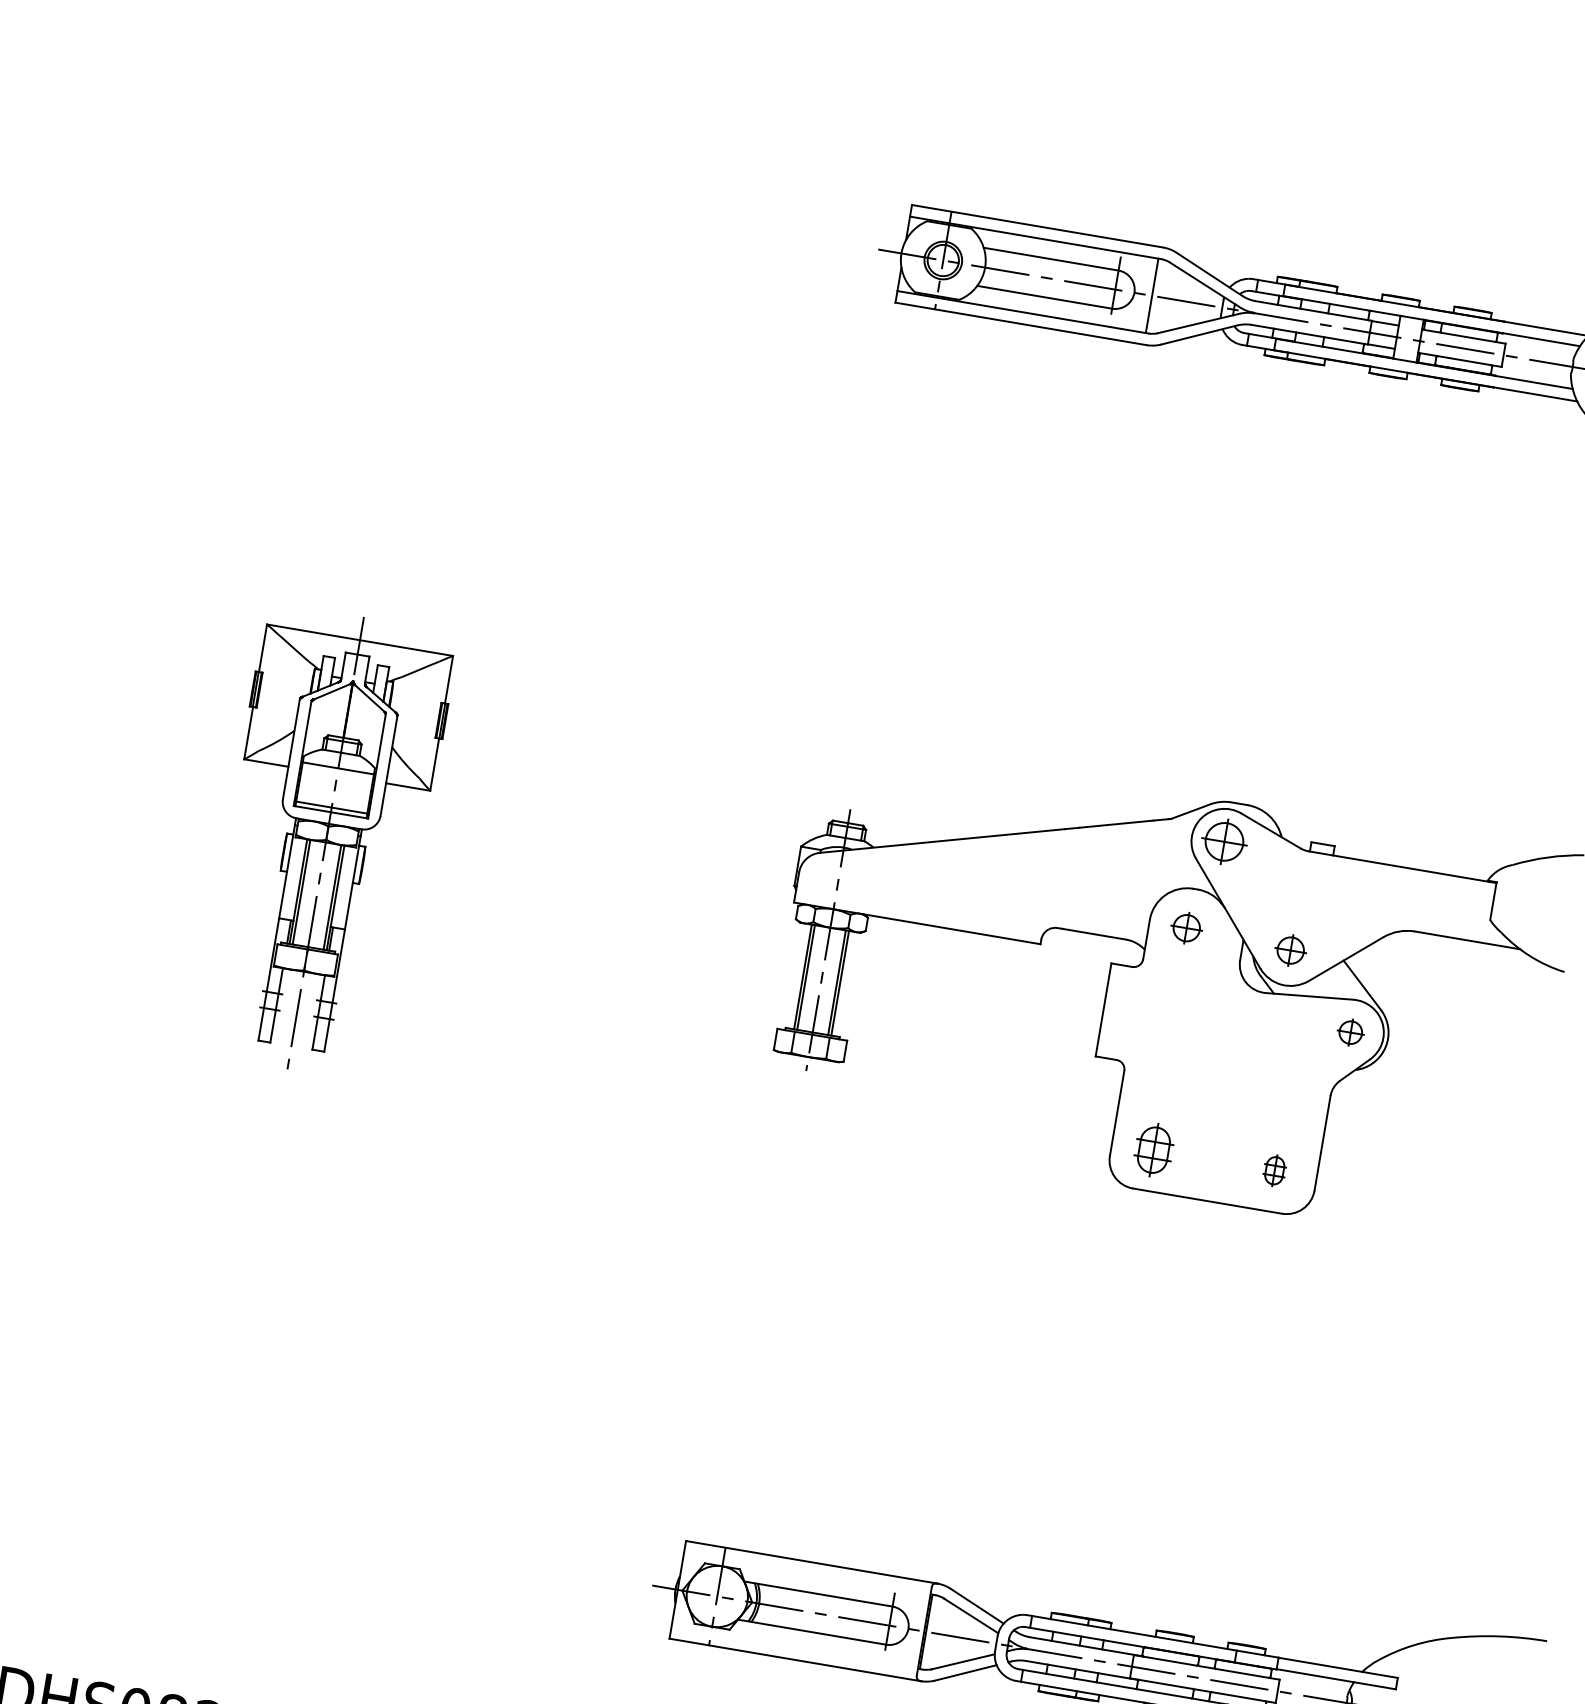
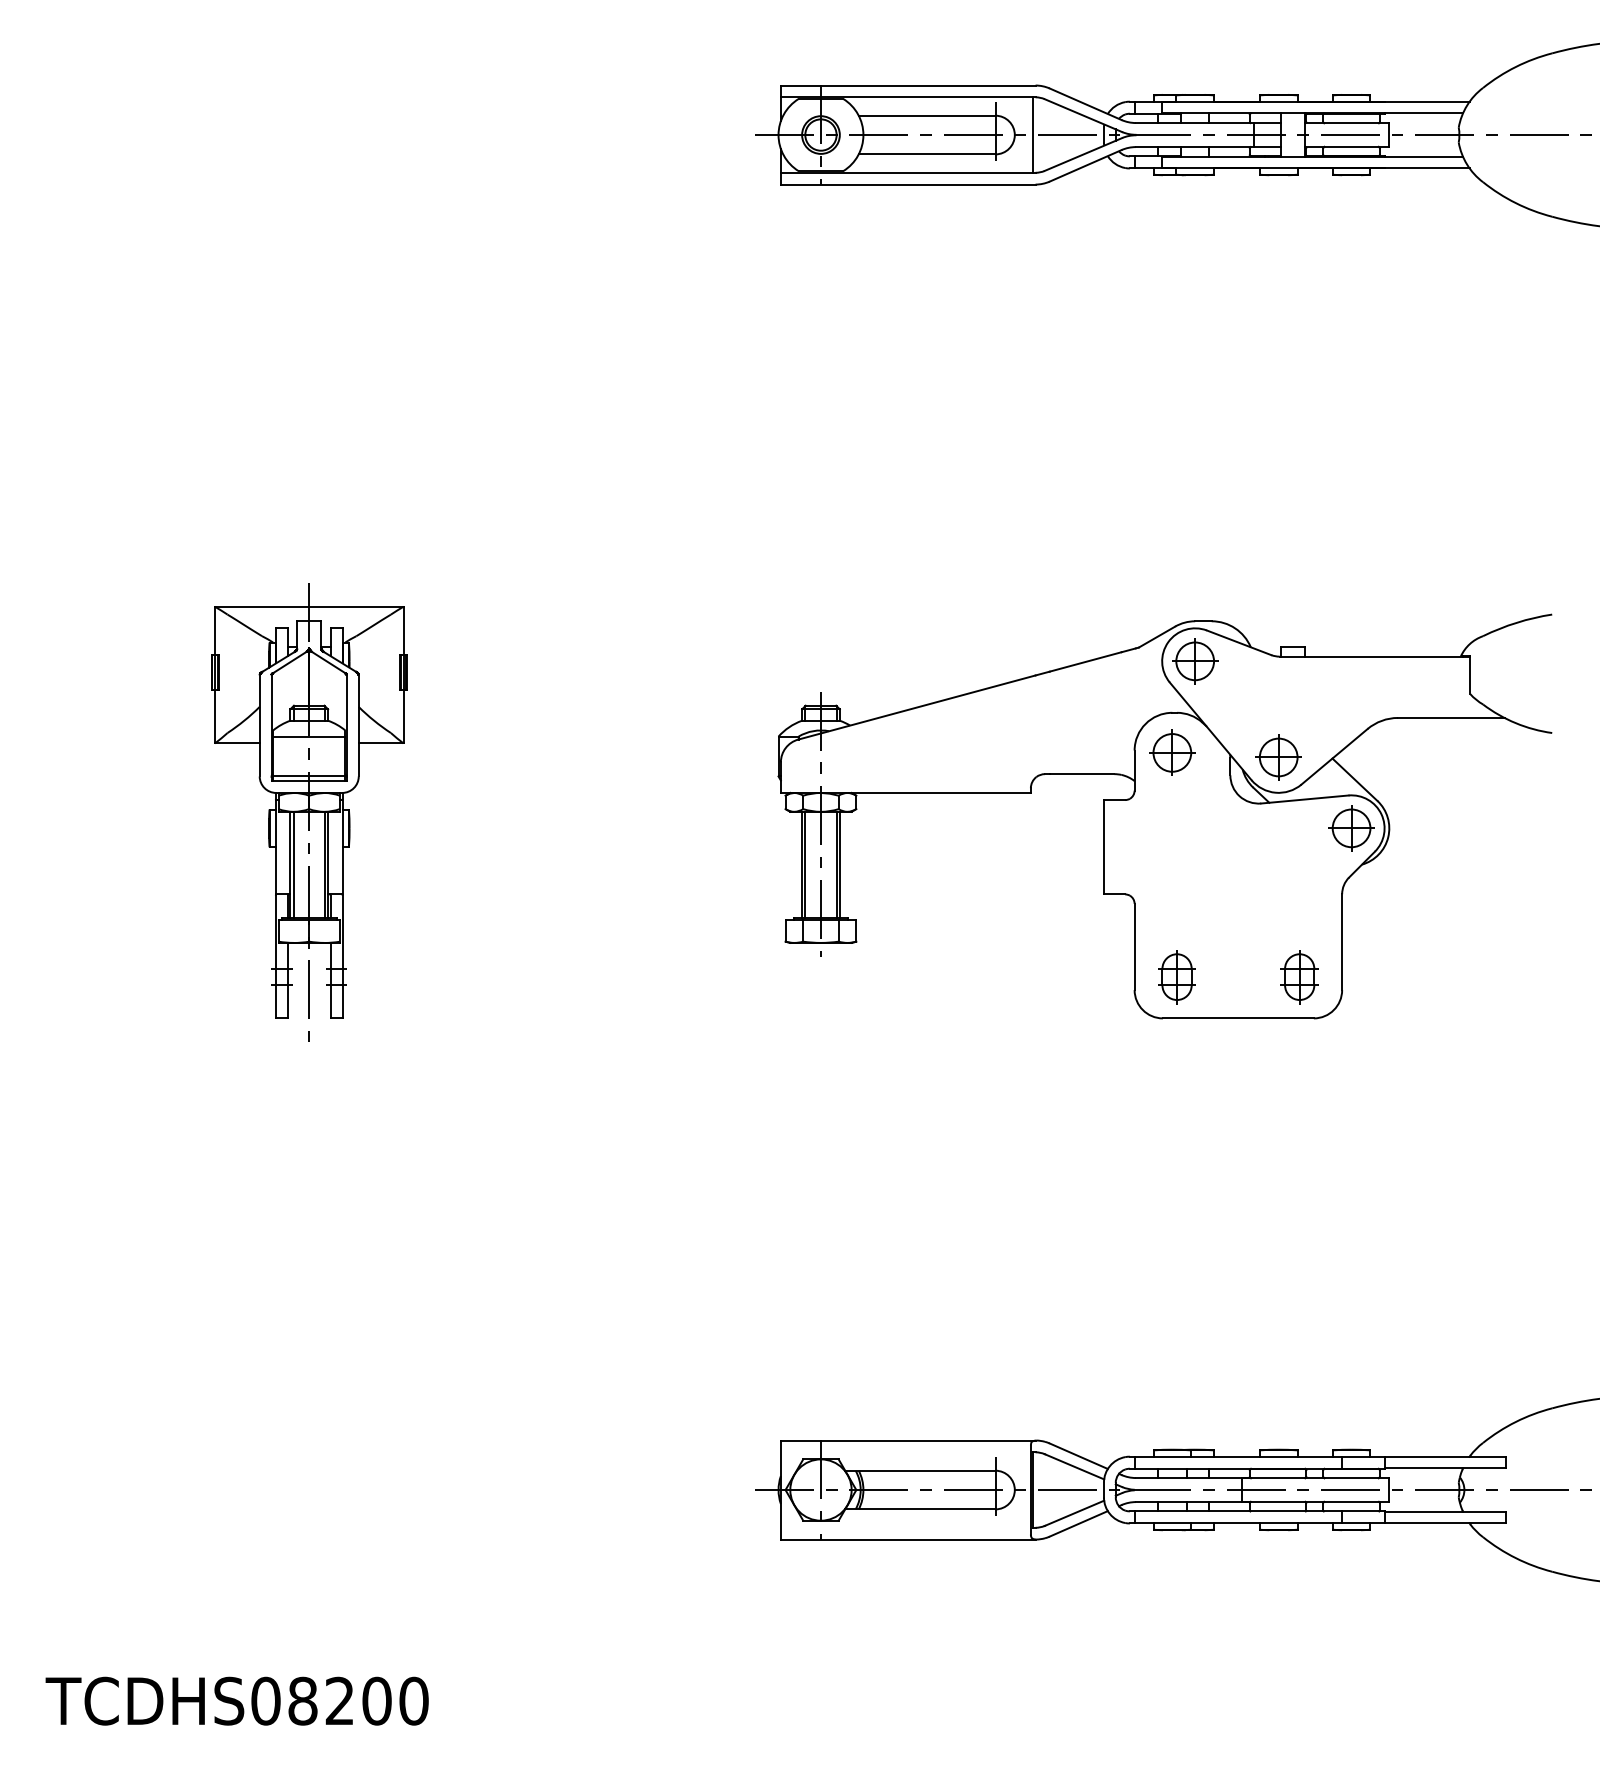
part: (1186, 927) -> (1172, 752), size x1.43
part: (1290, 950) -> (1278, 757), size x1.43
part: (1350, 1032) -> (1351, 828), size x1.67
part: (1274, 1170) -> (1299, 977), size x1.67

